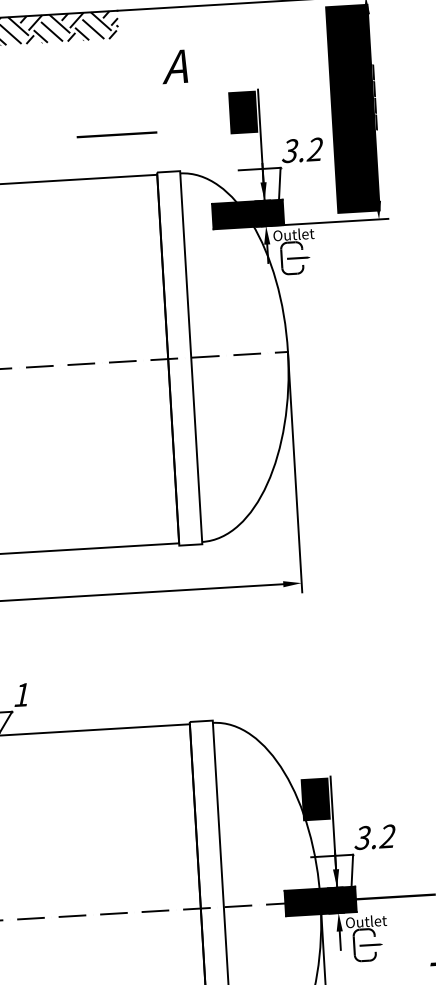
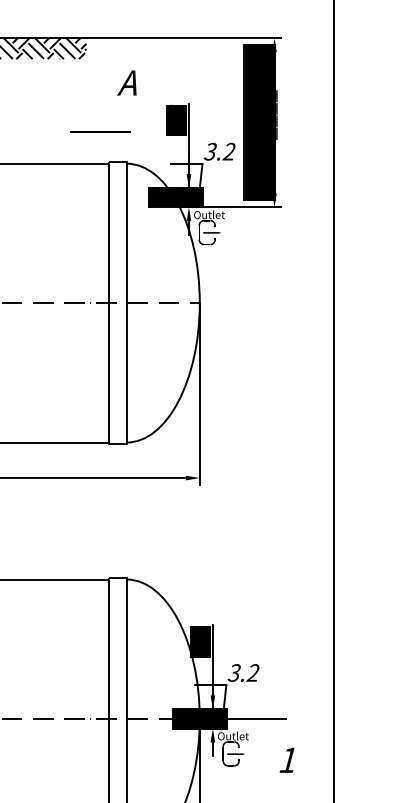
line: (116, 134) -> (100, 131), moved

